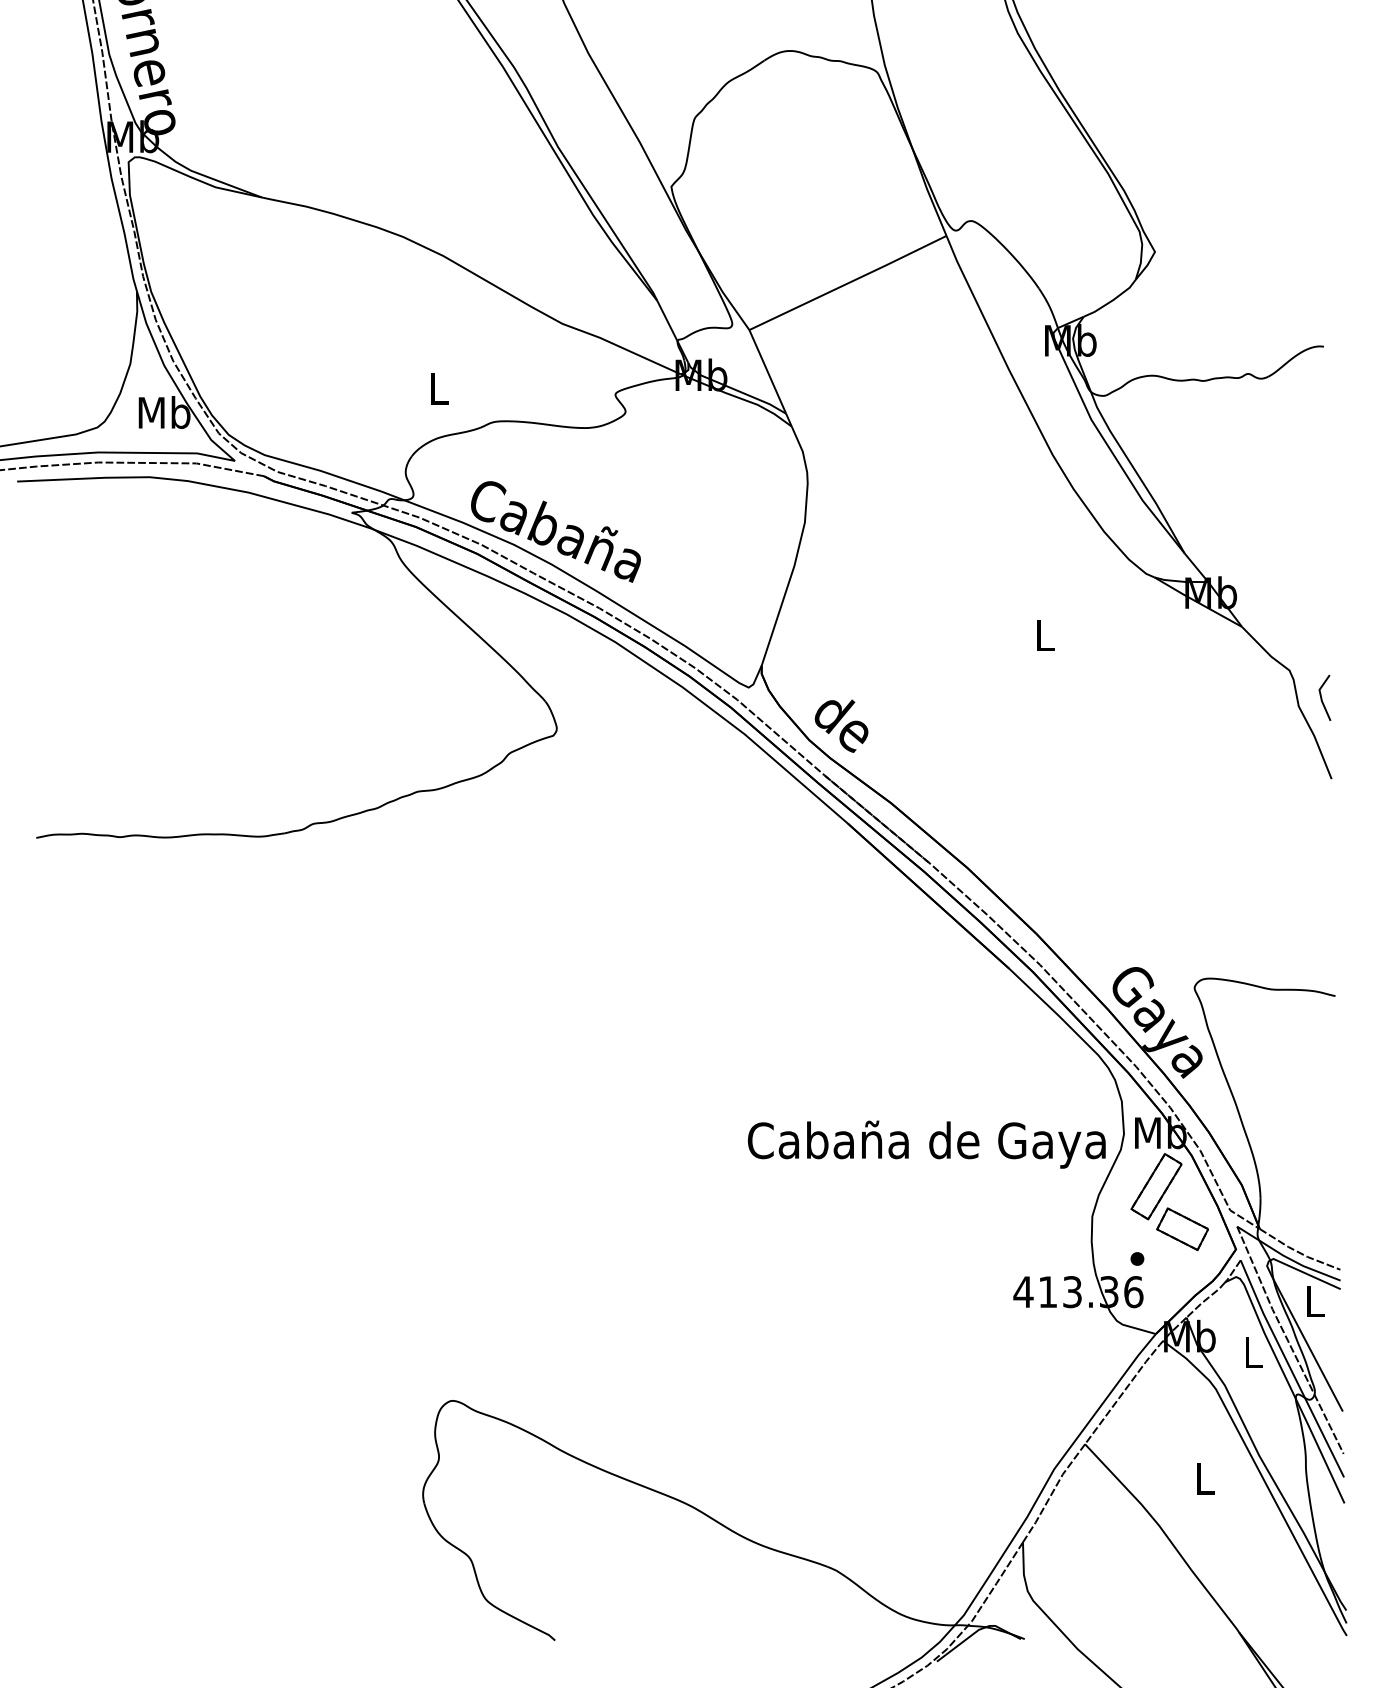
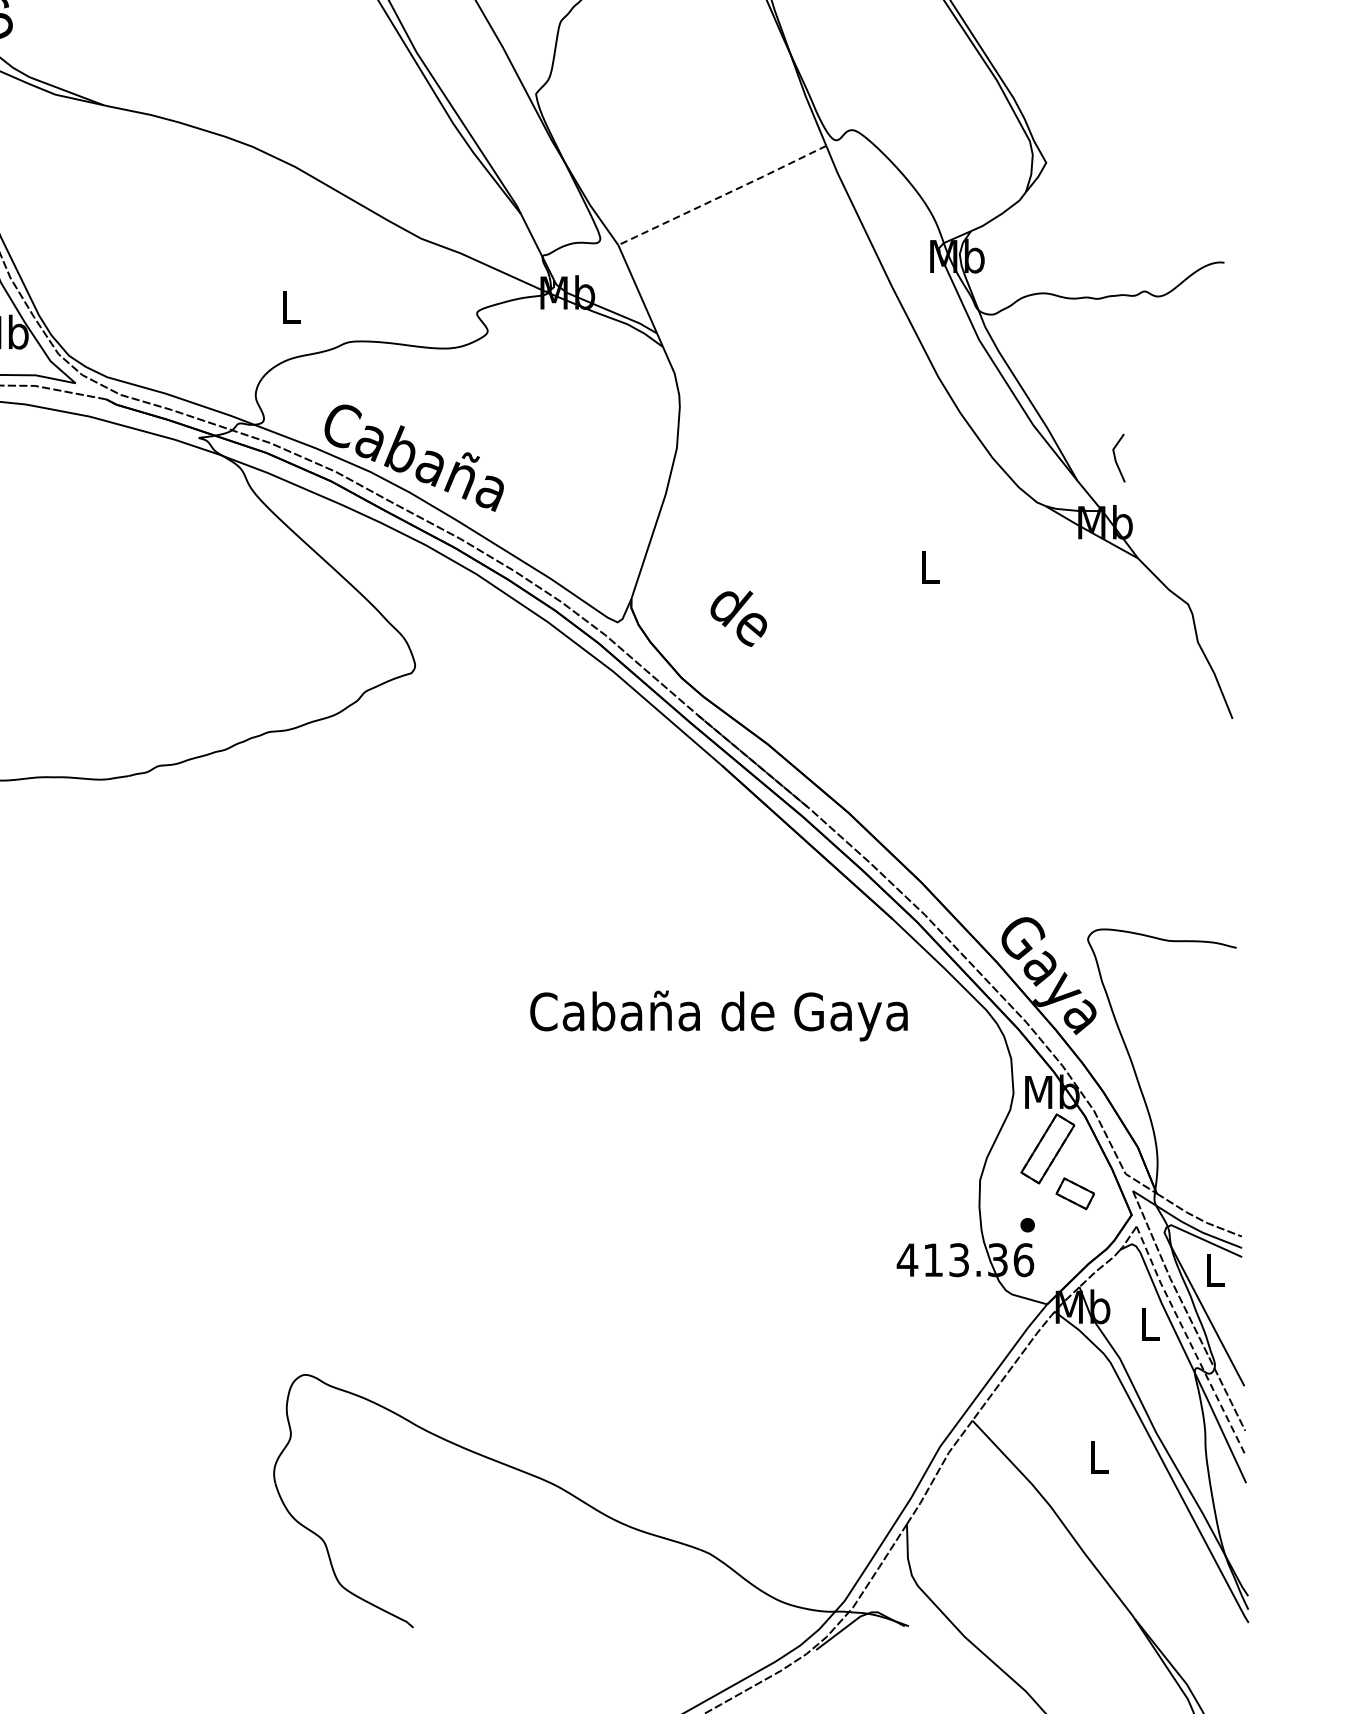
line: (848, 283) -> (722, 196), solid -> dashed
line: (1322, 697) -> (1116, 457), moved
text: (841, 725) -> (738, 618), moved
text: (926, 1144) -> (718, 1015), moved
part: (1182, 1228) -> (1075, 1193), size x0.7
line: (1290, 1369) -> (1189, 1341), solid -> dashed

